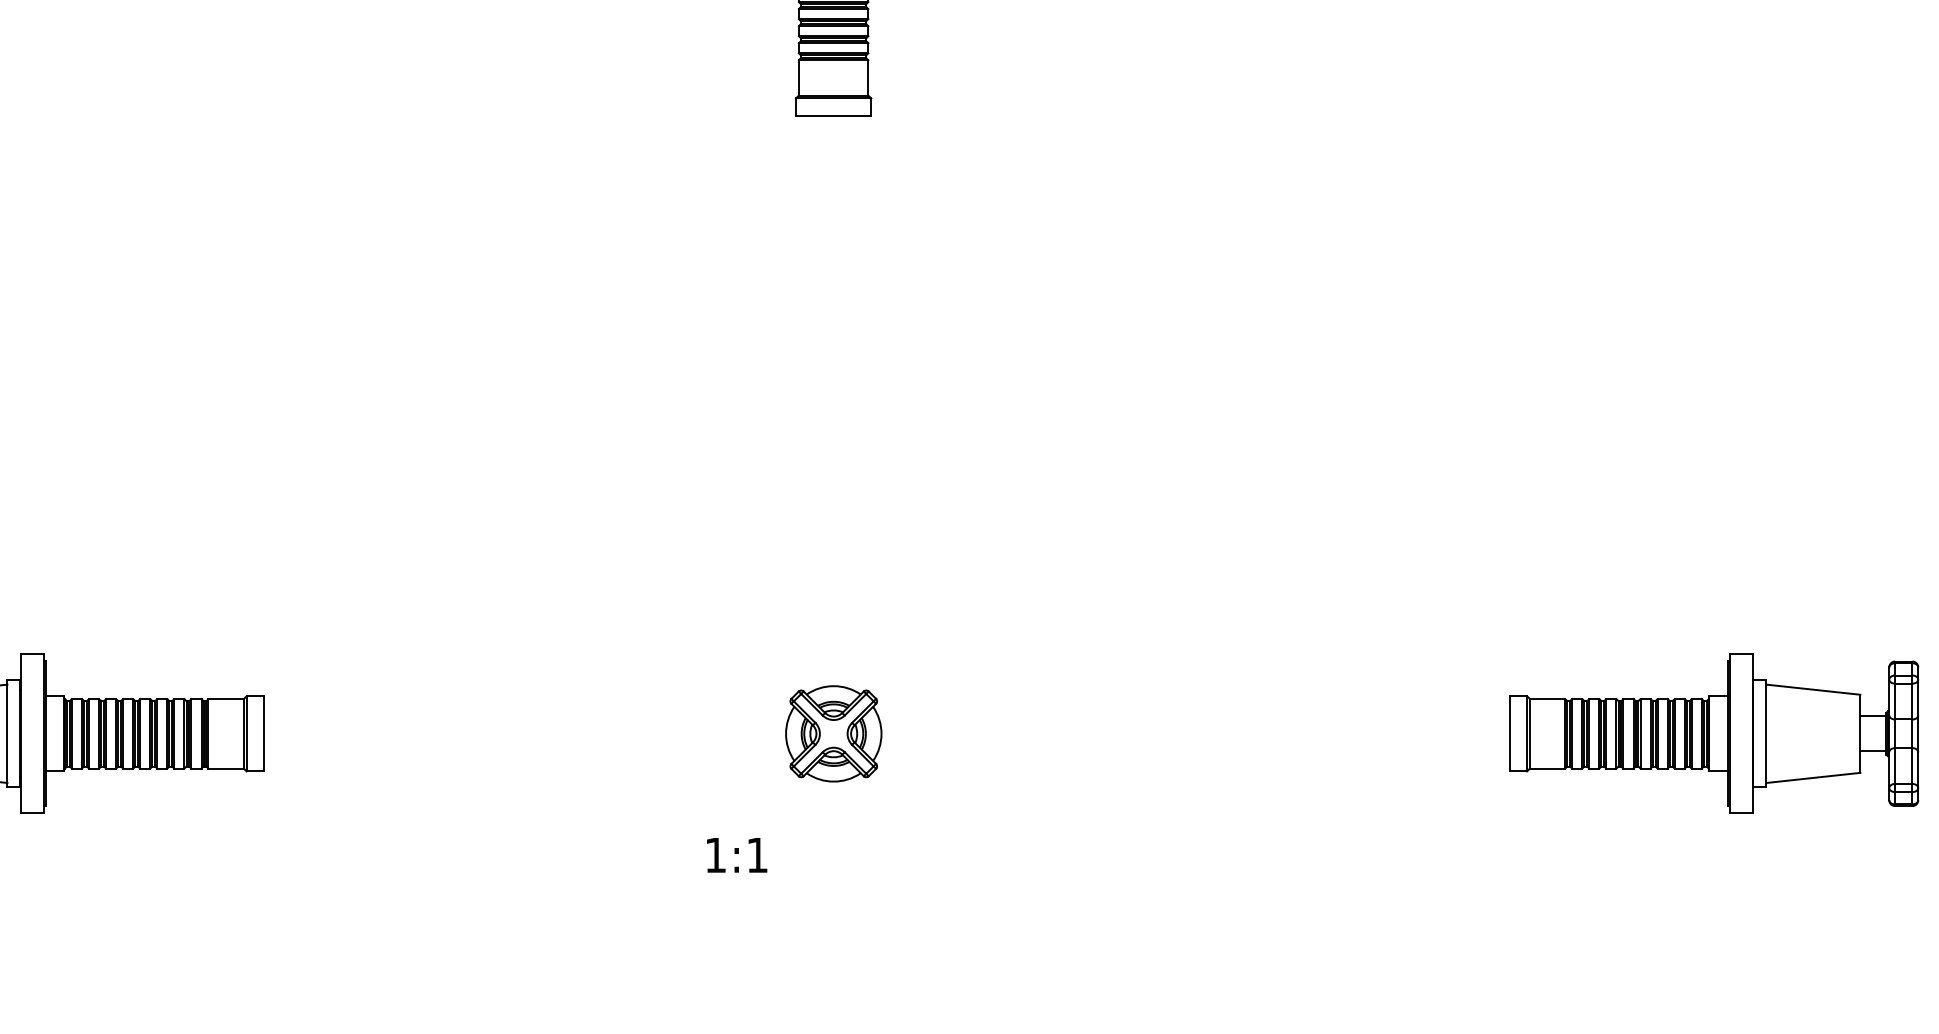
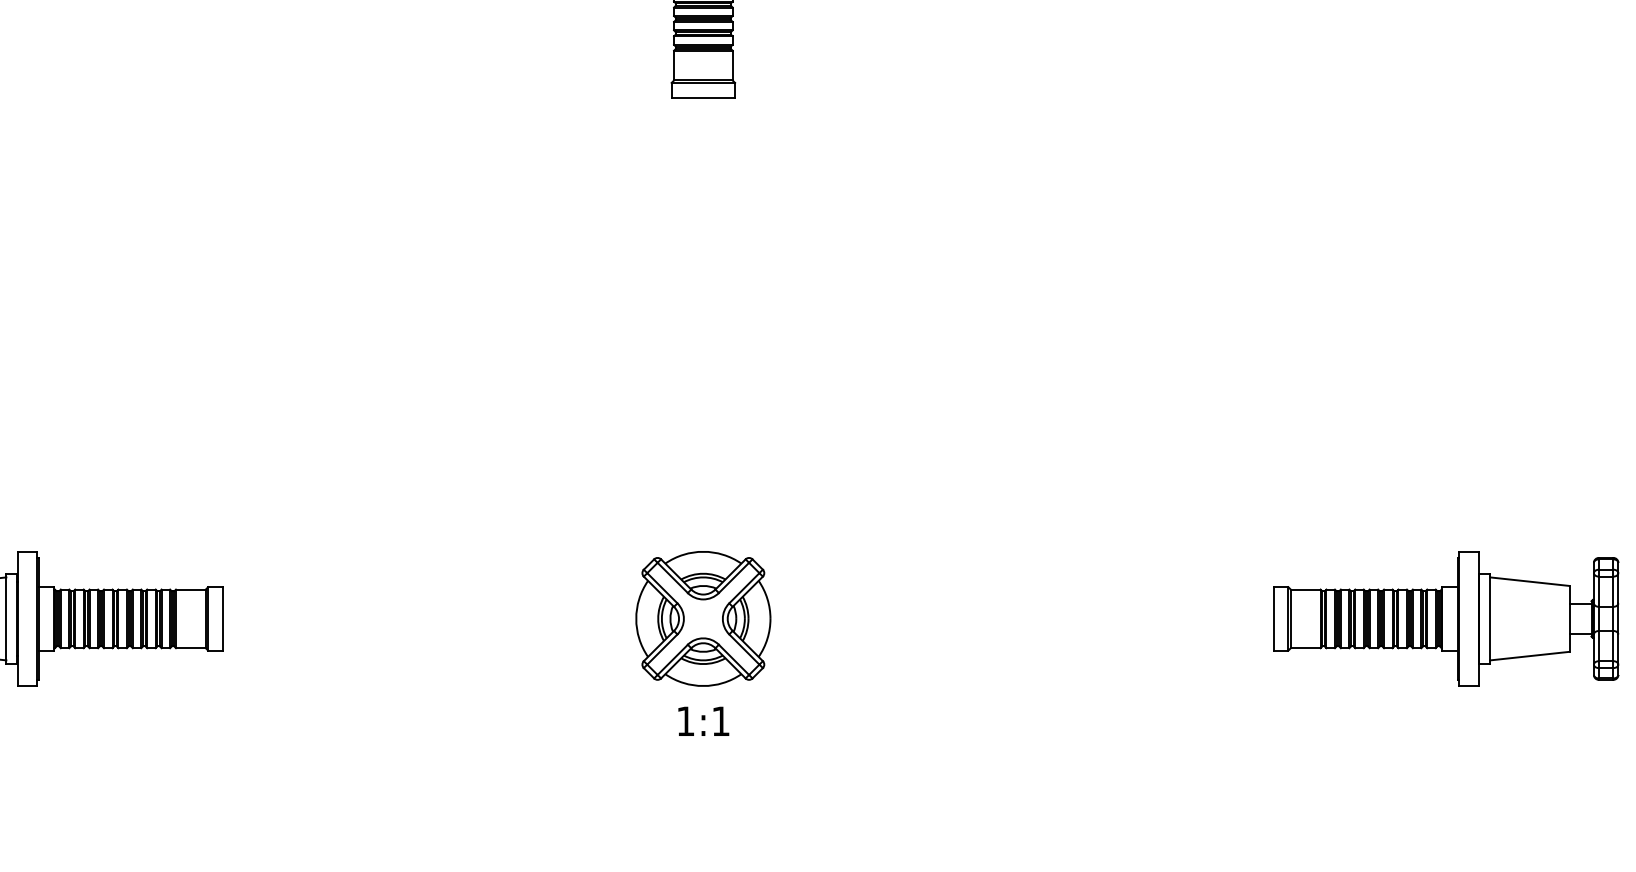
part: (833, 733) -> (703, 618), size x1.67
text: (737, 855) -> (704, 721), moved

